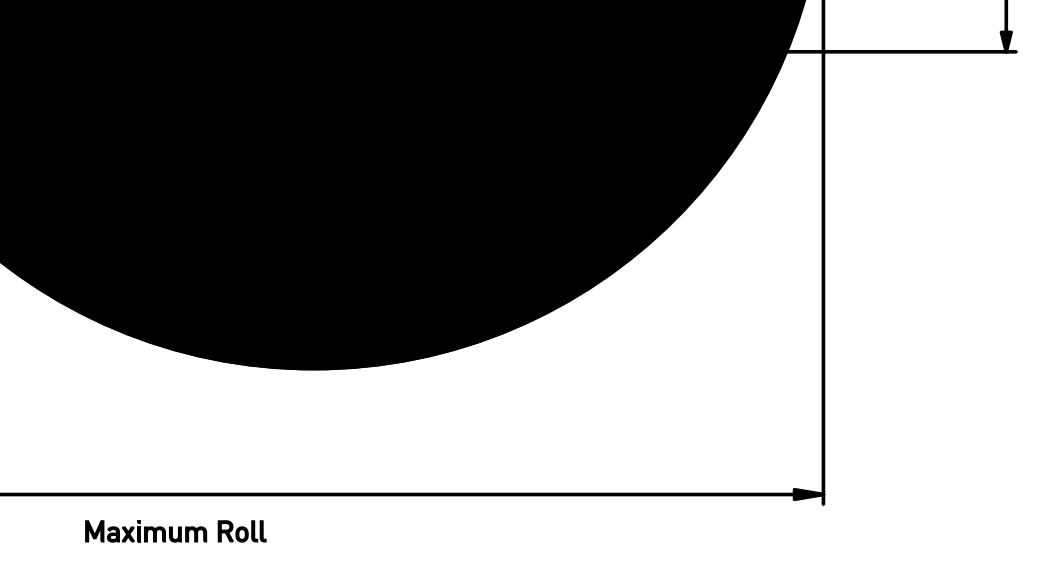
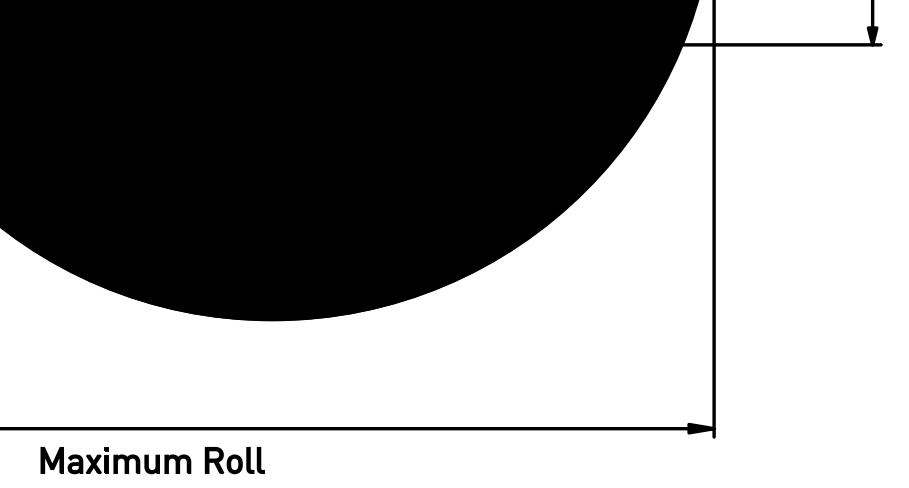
part: (175, 531) -> (152, 460), size x1.43

